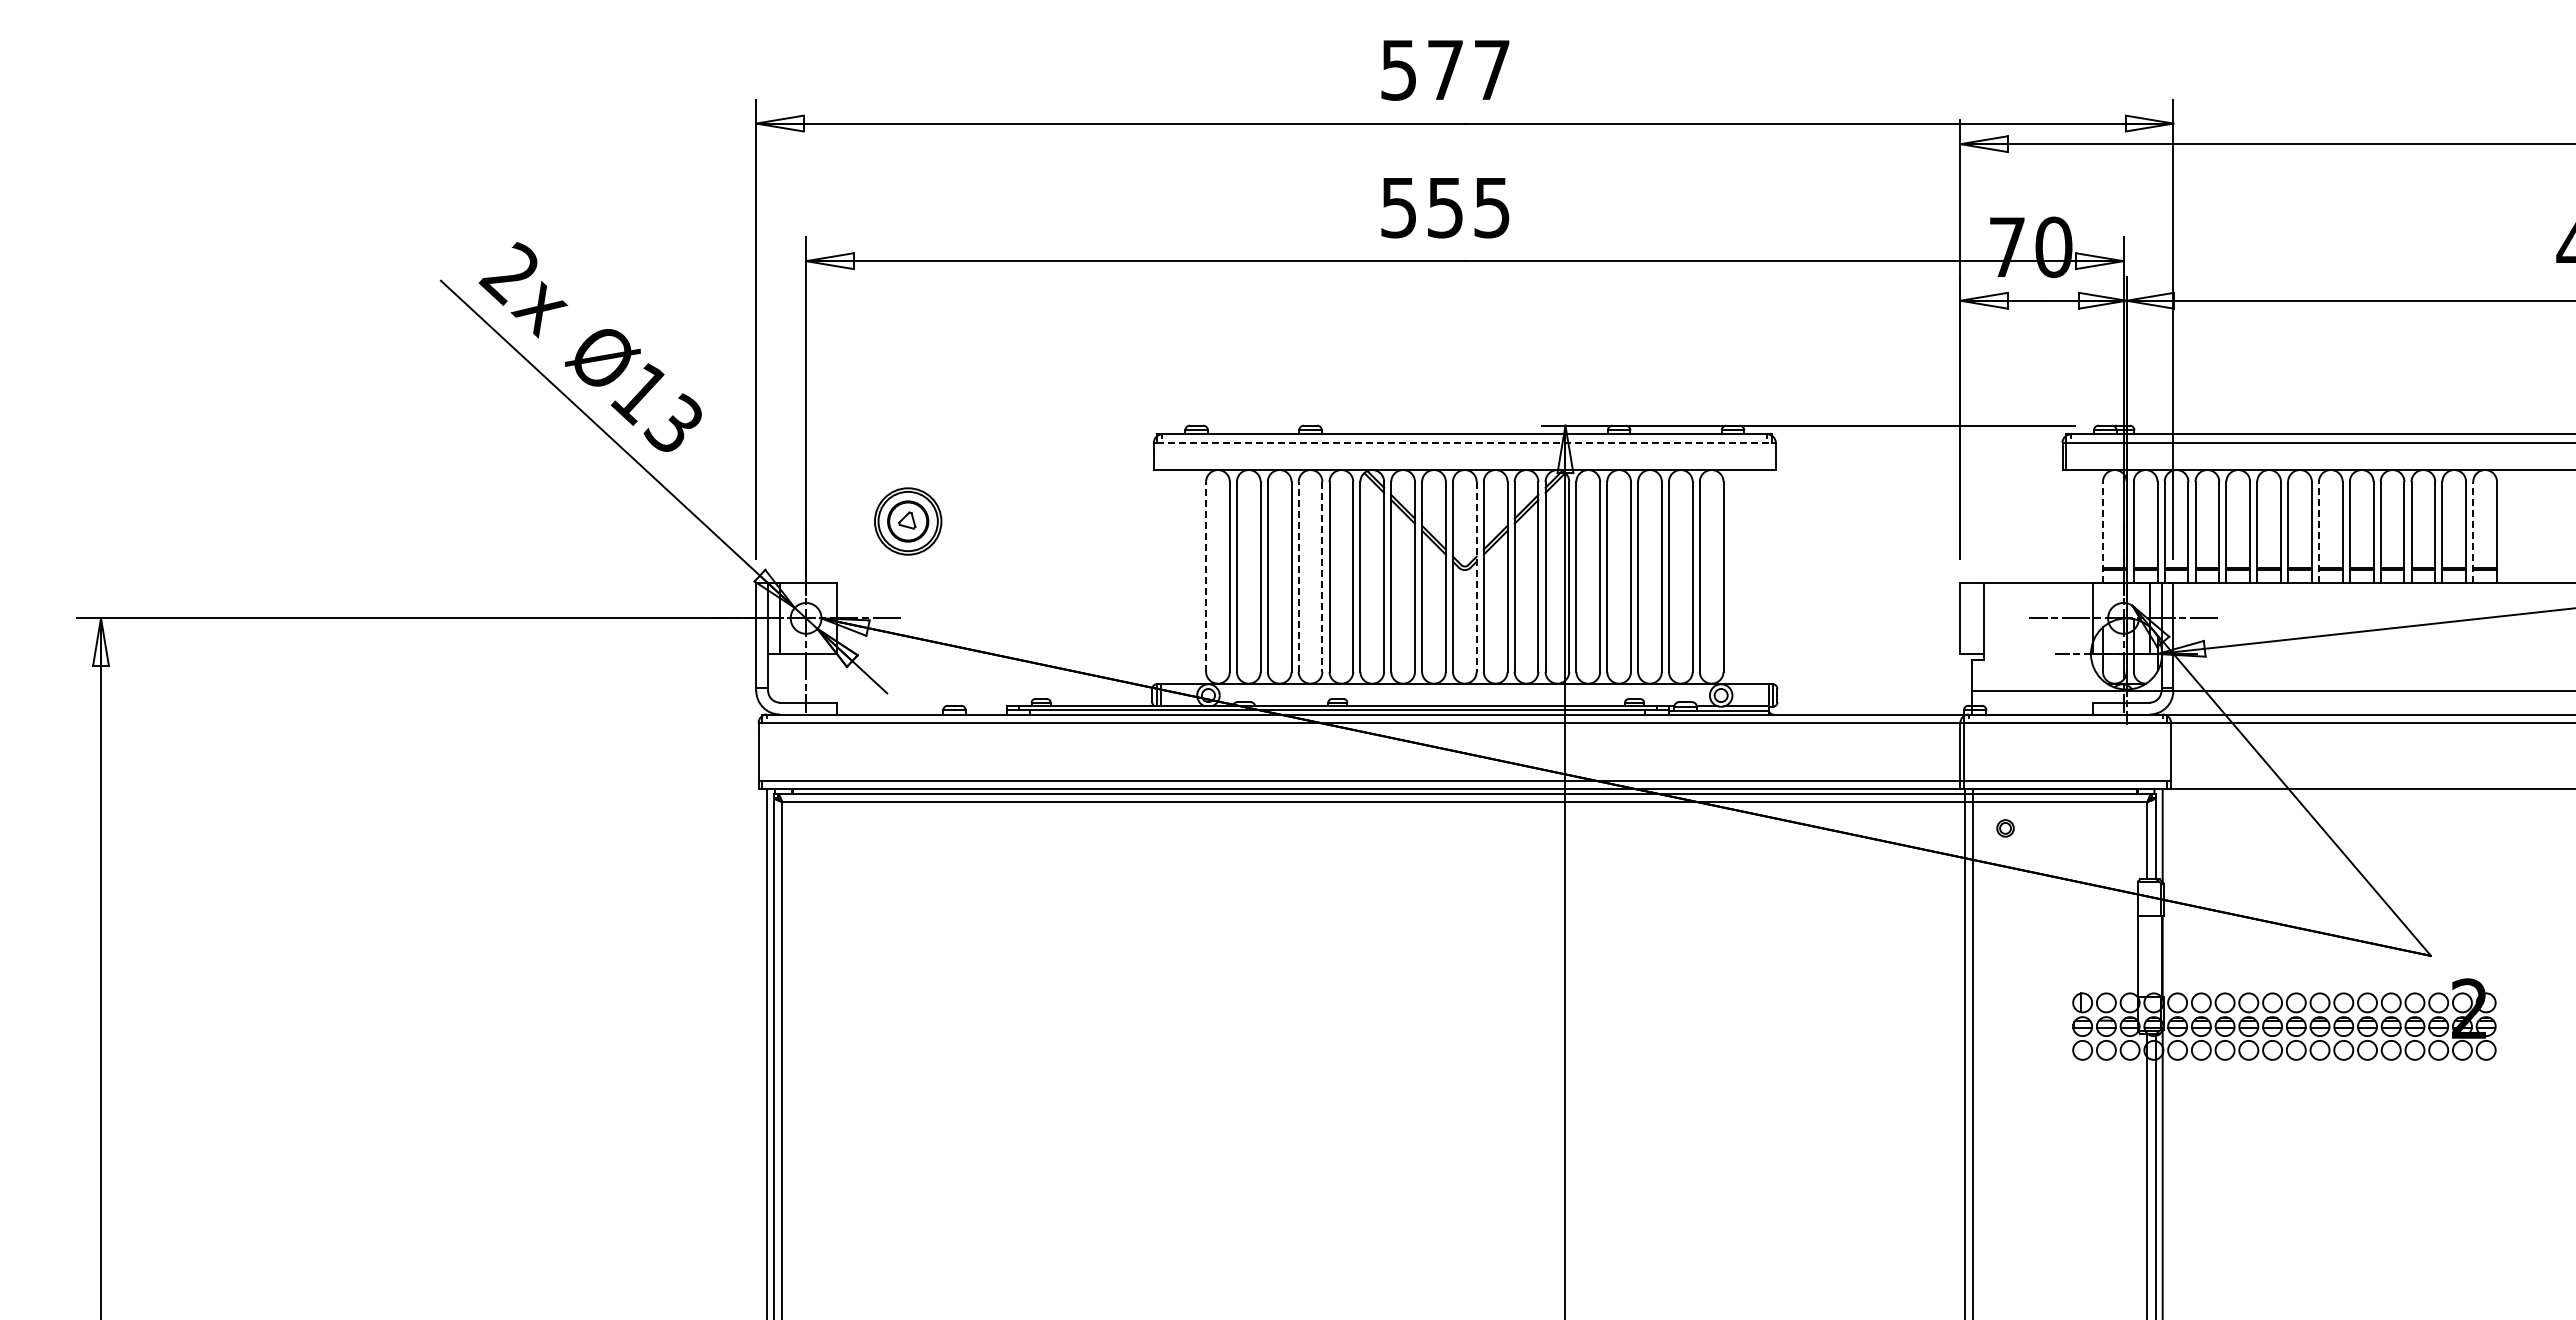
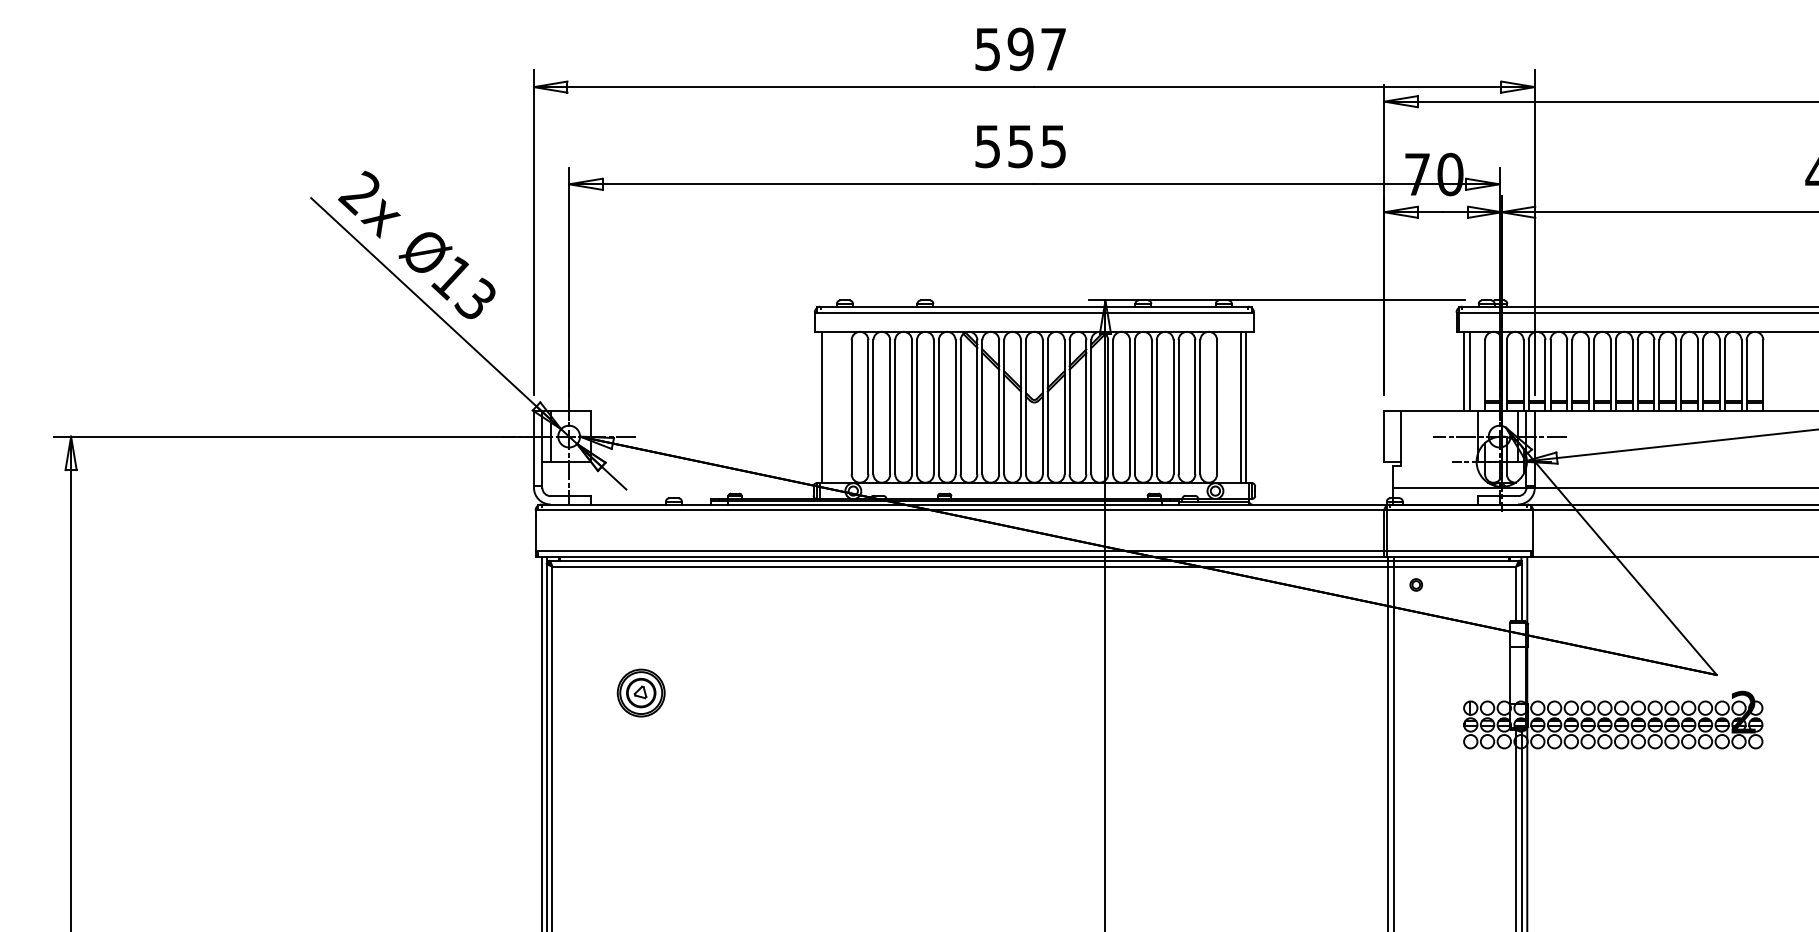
text: (1445, 69) -> (1020, 48), 577 -> 597
line: (1465, 442) -> (1034, 312), dashed -> solid
part: (908, 521) -> (641, 693), moved
line: (2073, 526) -> (1464, 371), added
line: (2081, 526) -> (1469, 371), added
line: (2102, 531) -> (1484, 375), dashed -> solid
line: (2318, 531) -> (1637, 375), dashed -> solid
line: (2473, 531) -> (1746, 375), dashed -> solid
line: (1164, 576) -> (822, 407), added
line: (1206, 576) -> (851, 407), dashed -> solid
line: (1298, 576) -> (916, 407), dashed -> solid
line: (1322, 576) -> (933, 407), dashed -> solid
line: (1476, 576) -> (1042, 407), dashed -> solid
line: (1756, 576) -> (1240, 407), added
line: (1765, 576) -> (1246, 407), added

